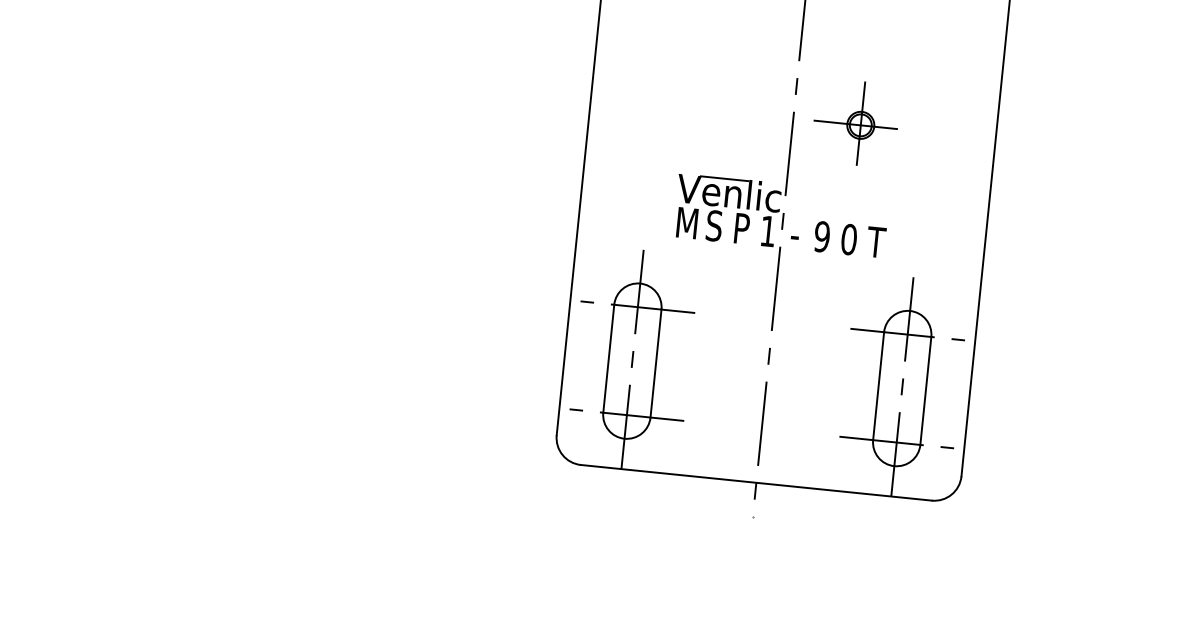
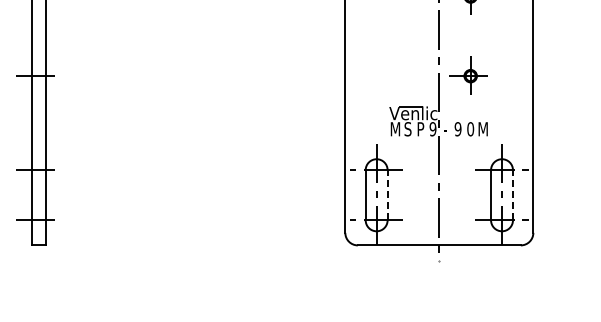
text: (766, 231) -> (432, 129), 1 -> 9
text: (874, 242) -> (482, 129), T -> M
line: (655, 361) -> (387, 194), solid -> dashed
line: (924, 389) -> (512, 194), solid -> dashed

